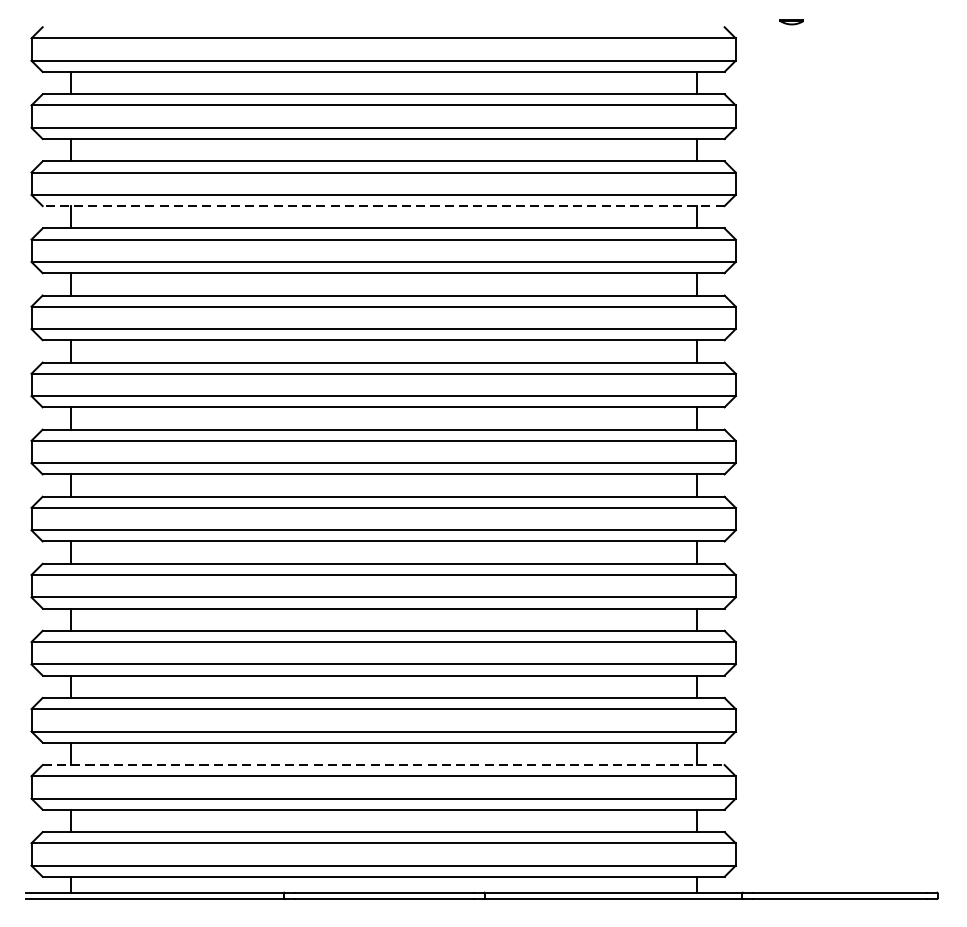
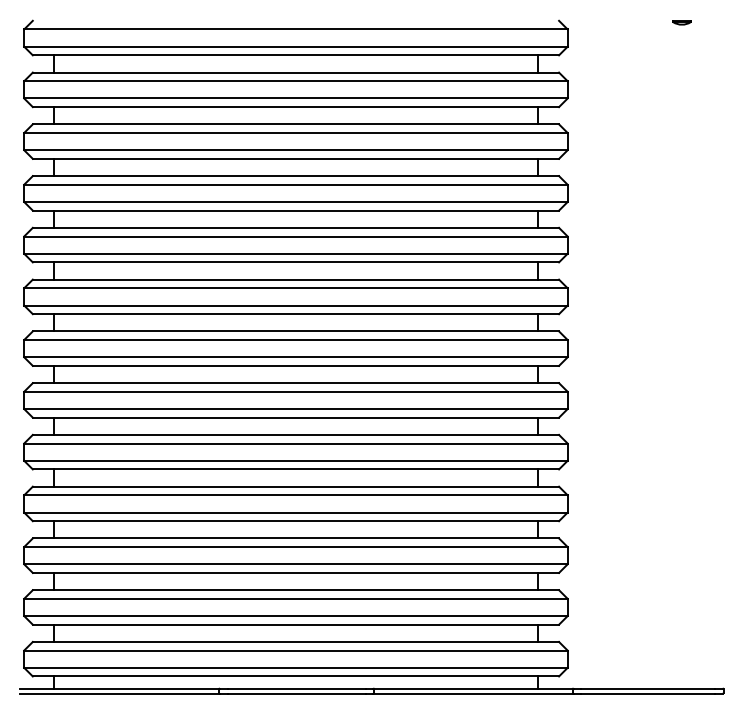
part: (791, 21) -> (681, 22), moved
line: (383, 205) -> (295, 158), dashed -> solid
line: (384, 765) -> (296, 590), dashed -> solid

